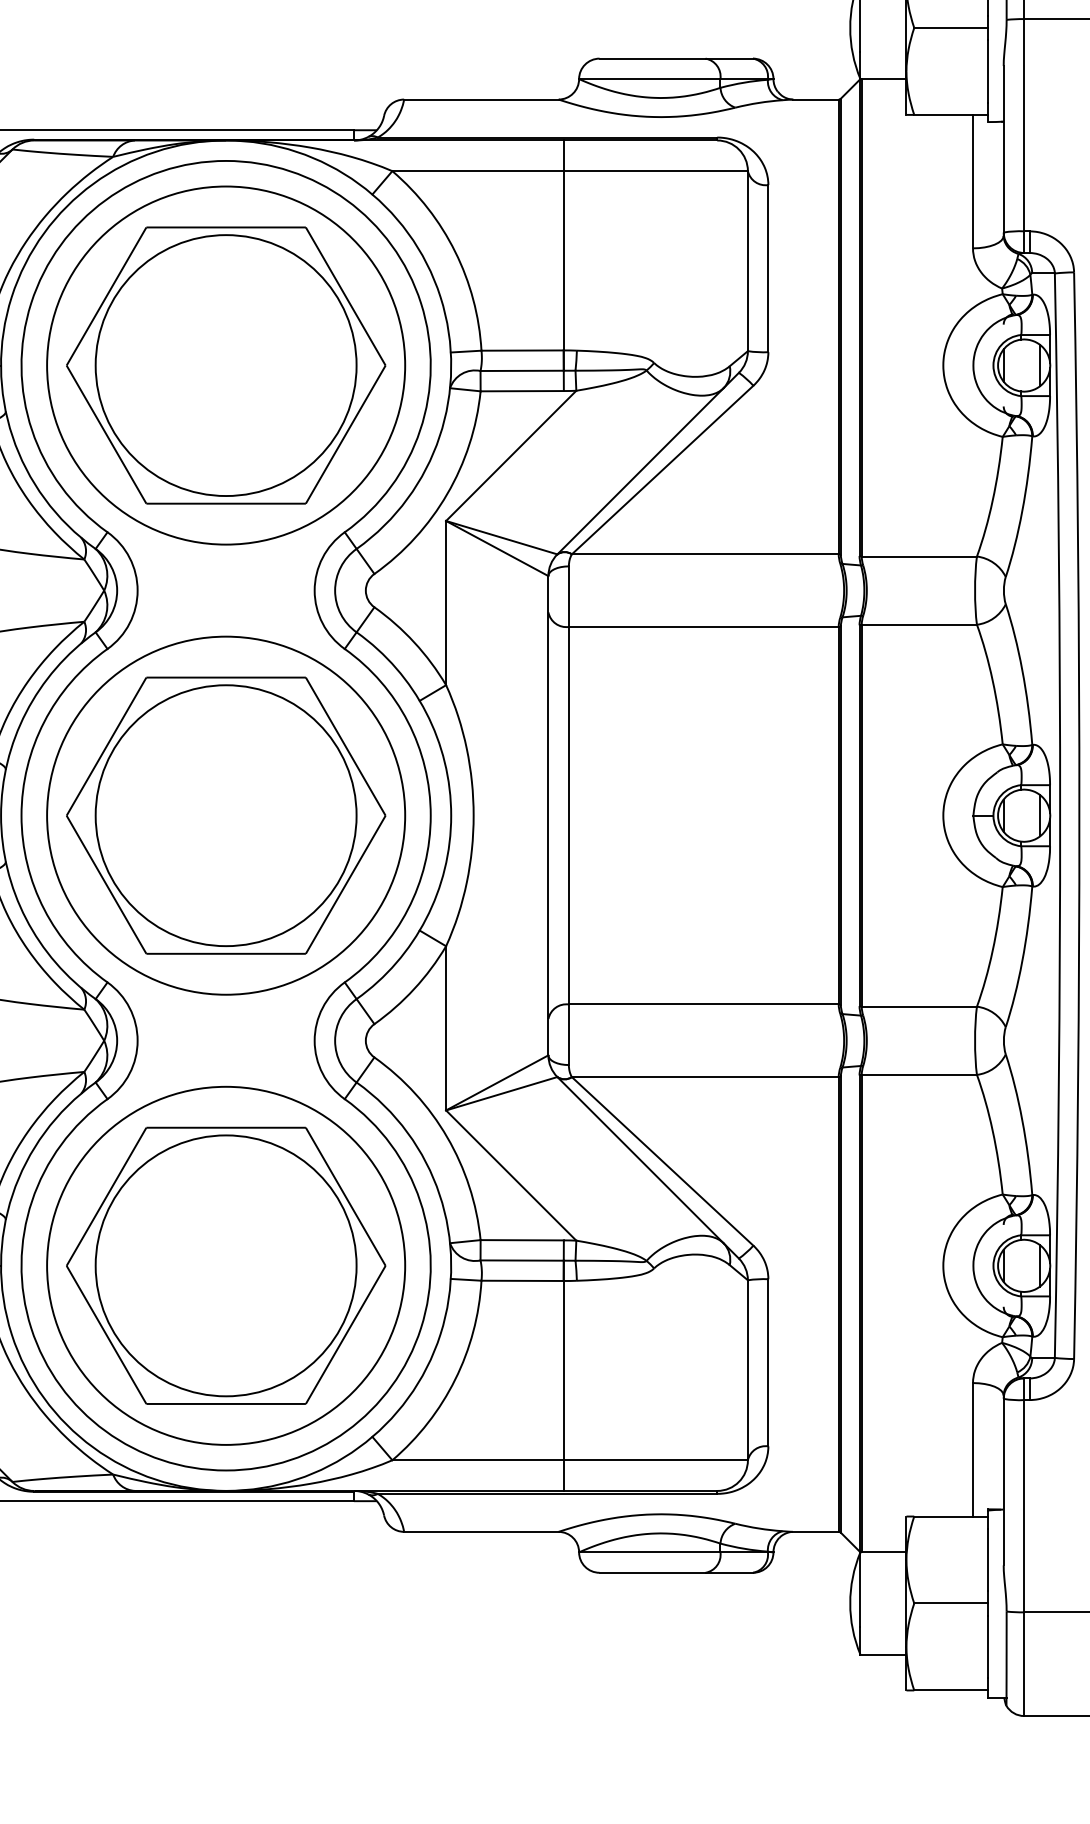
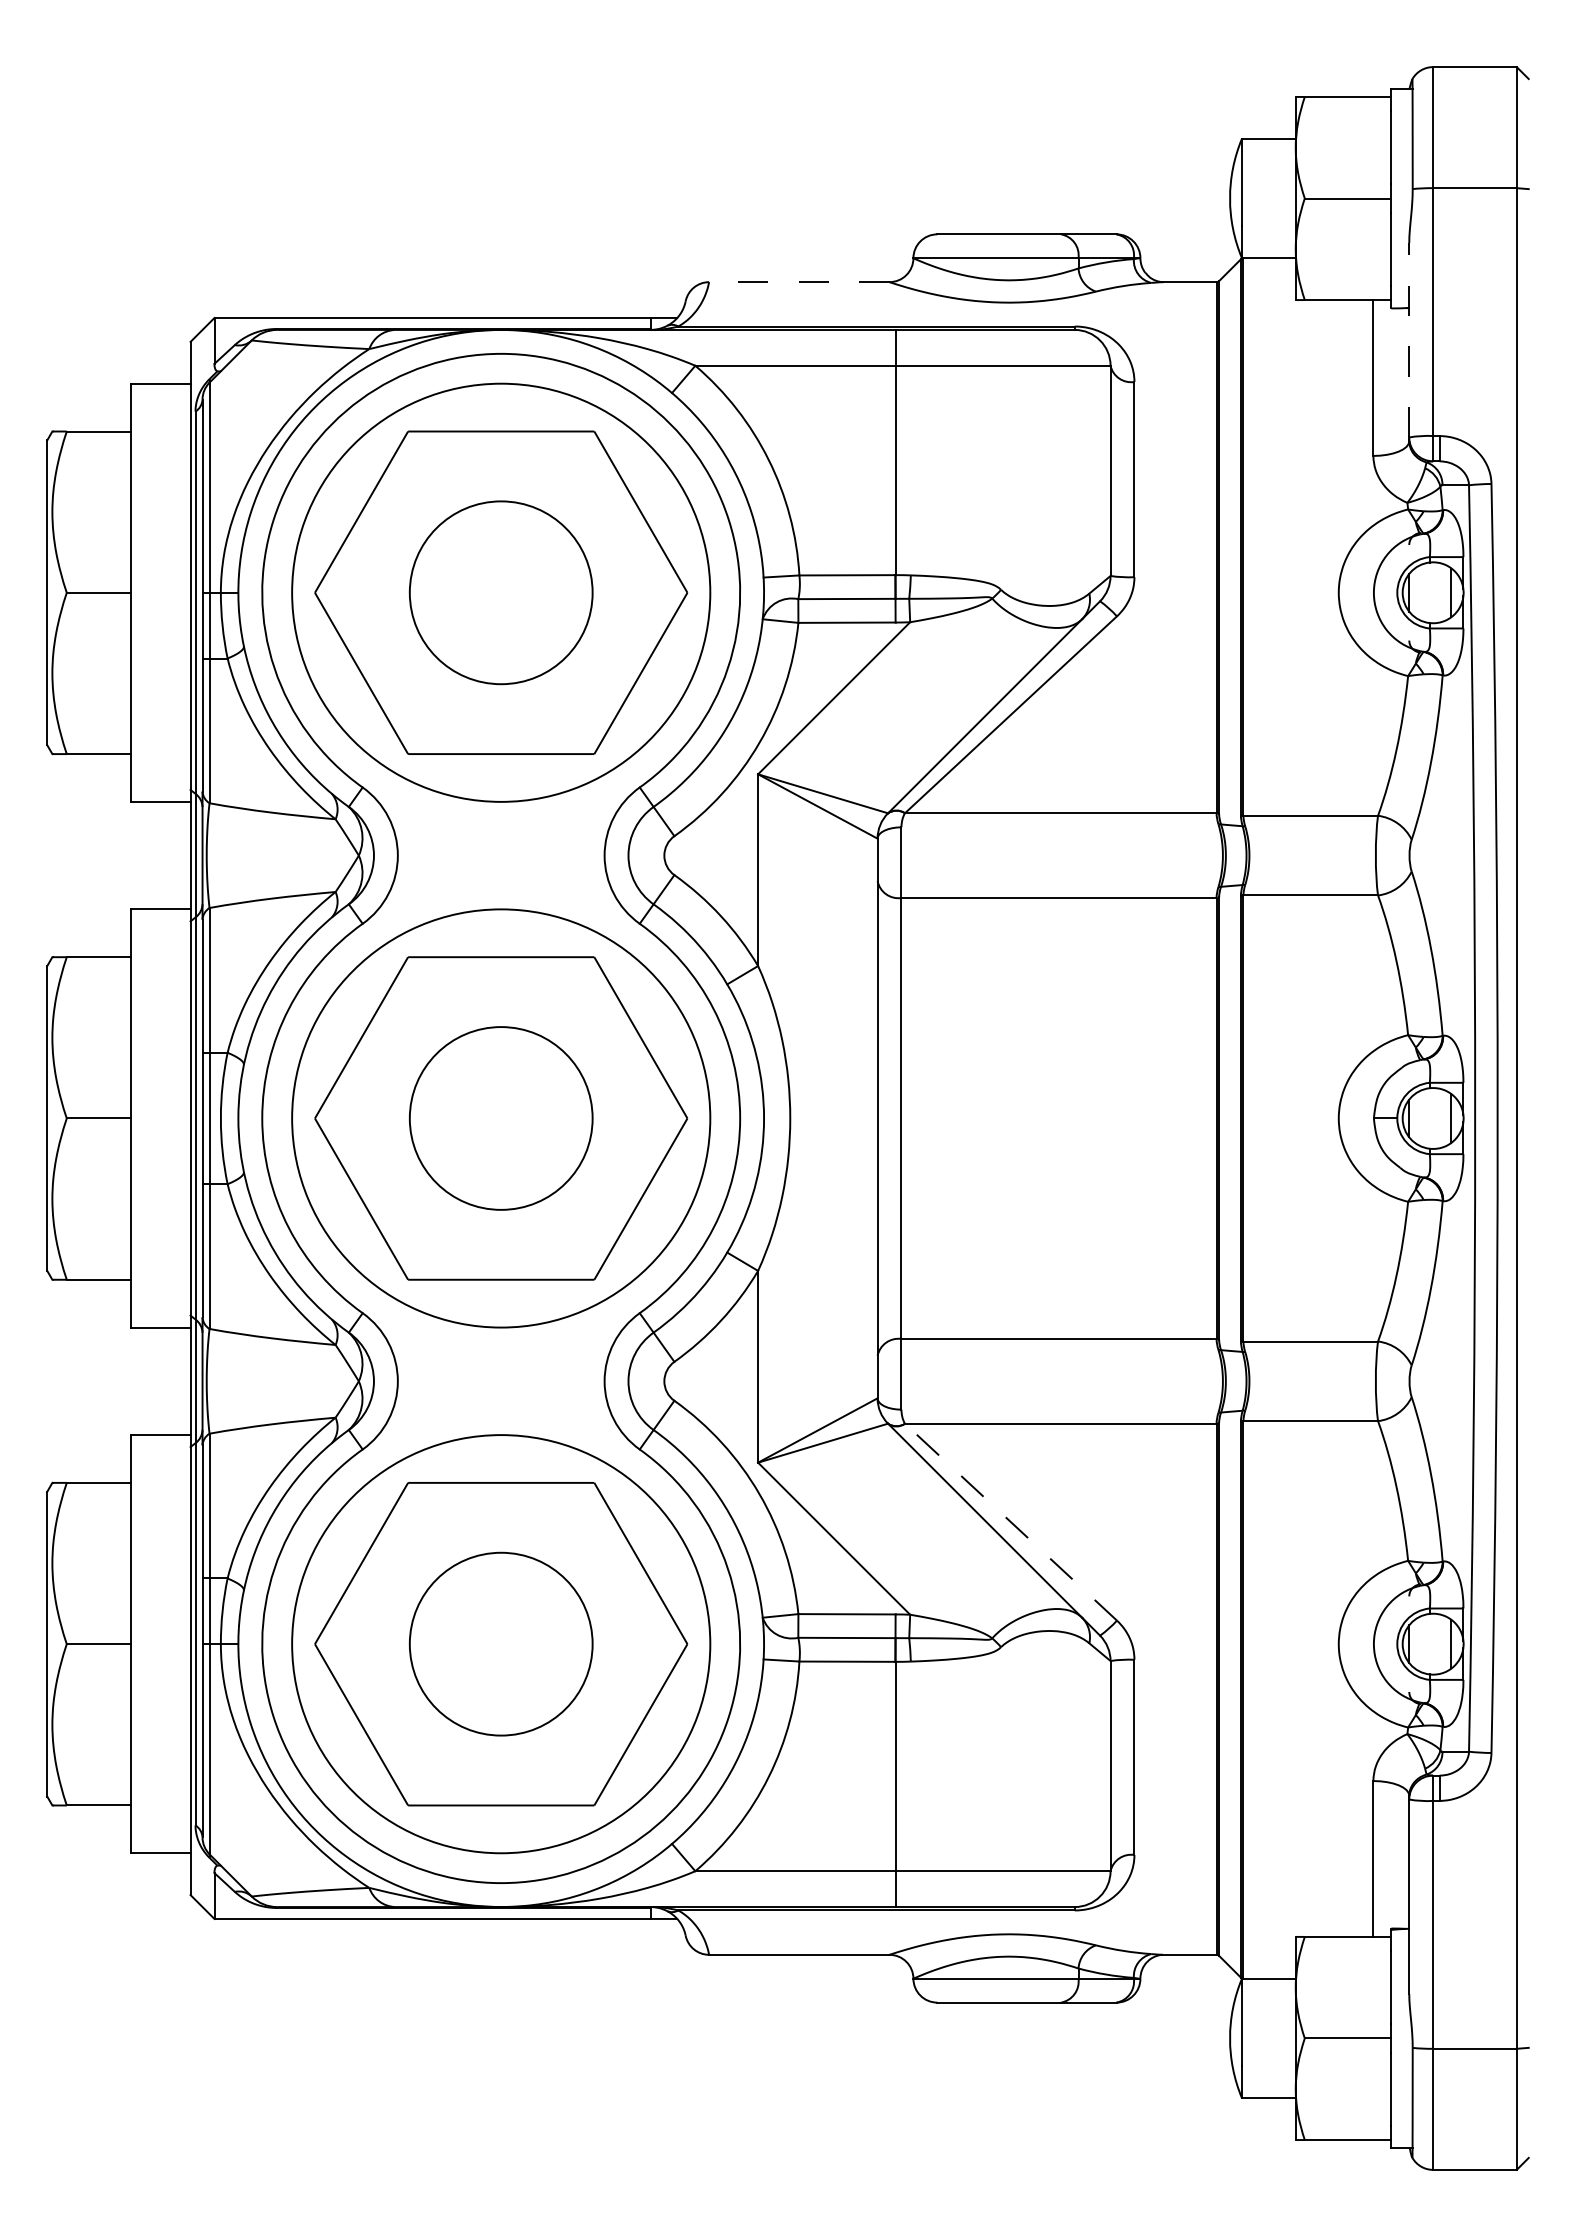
line: (480, 99) -> (798, 282), solid -> dashed
line: (1003, 148) -> (1409, 339), solid -> dashed
circle: (225, 365) -> (500, 592), size x0.6
circle: (225, 815) -> (500, 1118), size x0.6
line: (662, 1161) -> (1010, 1522), solid -> dashed
circle: (225, 1265) -> (500, 1643), size x0.6

